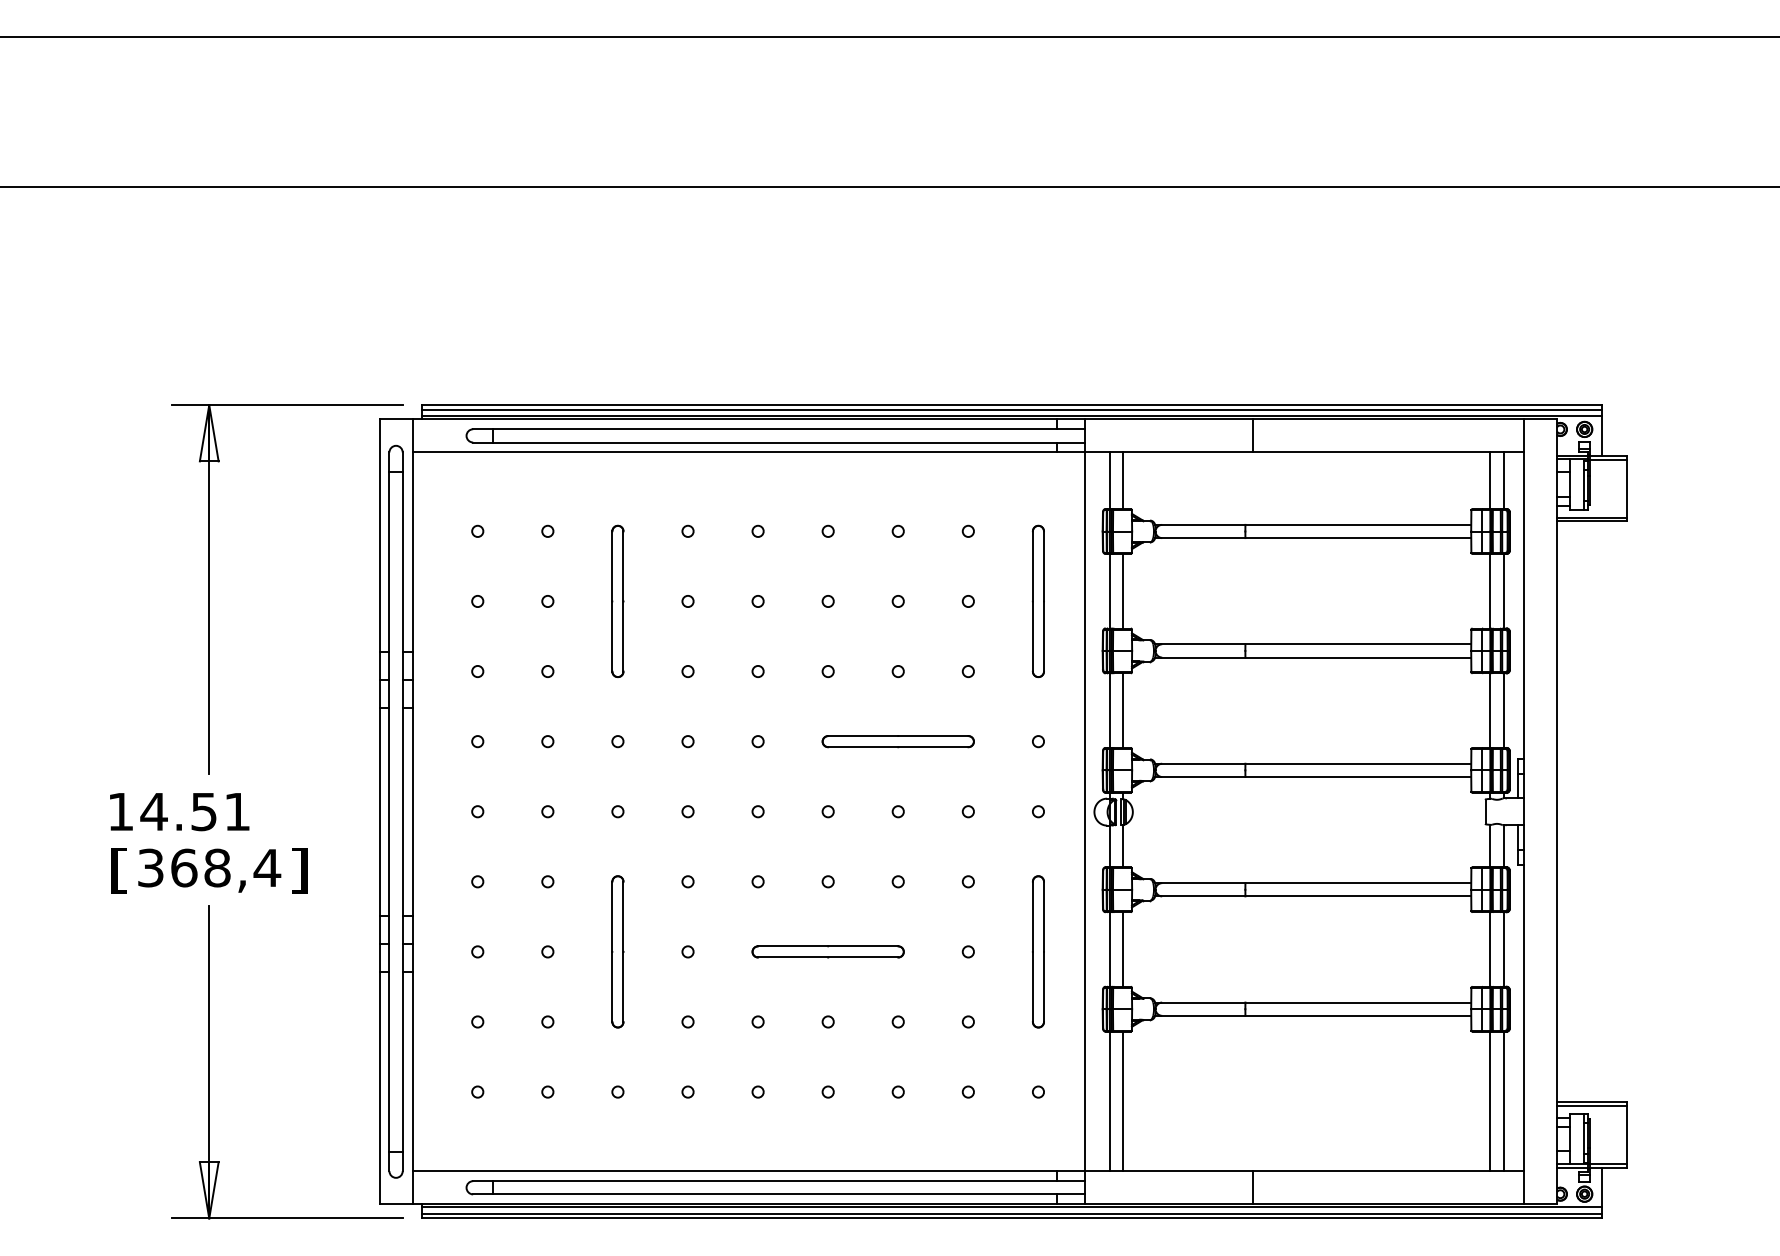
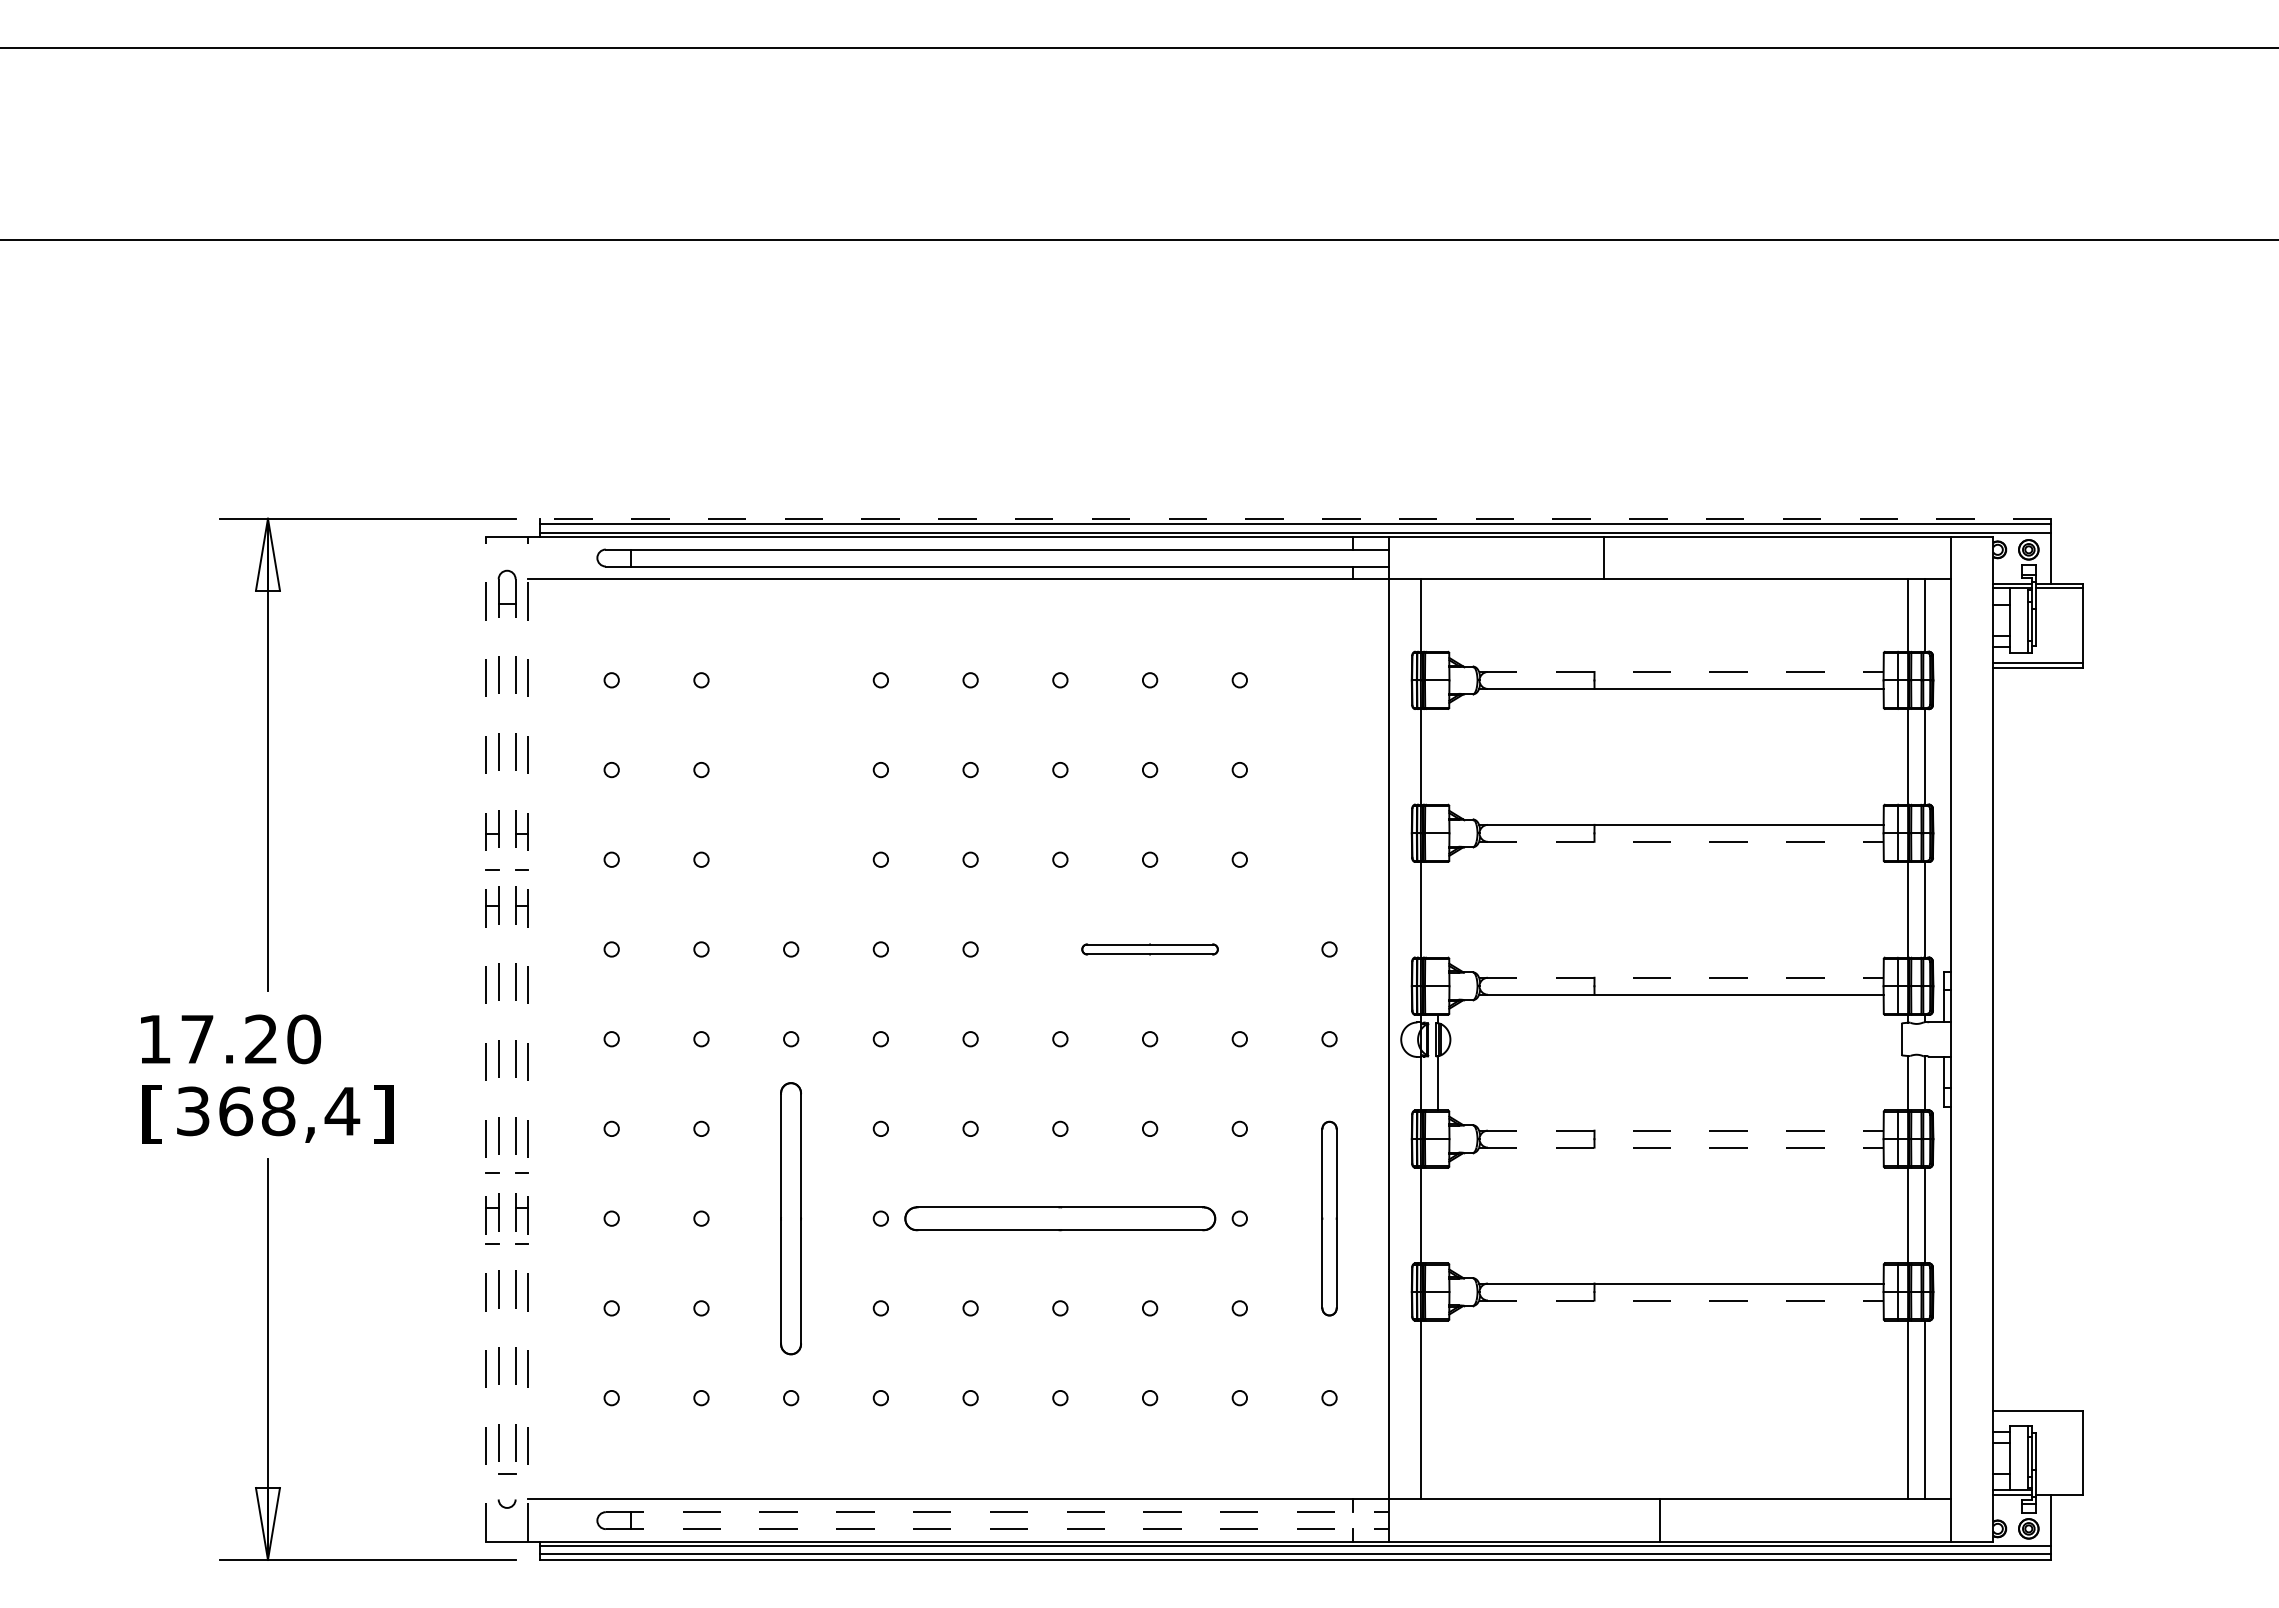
line: (1011, 404) -> (1295, 518), solid -> dashed
line: (1122, 480) -> (1437, 615), removed
line: (1313, 524) -> (1681, 671), solid -> dashed
line: (1122, 590) -> (1437, 756), removed
part: (618, 601) -> (791, 769), removed
part: (1038, 601) -> (1329, 769), removed
line: (1313, 657) -> (1681, 841), solid -> dashed
line: (1122, 710) -> (1437, 909), removed
part: (897, 741) -> (1149, 949), size x0.7
line: (1313, 763) -> (1681, 977), solid -> dashed
text: (195, 811) -> (250, 1039), 14.51 -> 17.20
line: (379, 811) -> (485, 1038), solid -> dashed
line: (389, 811) -> (498, 1039), solid -> dashed
line: (402, 811) -> (515, 1039), solid -> dashed
line: (412, 811) -> (528, 1038), solid -> dashed
line: (1313, 883) -> (1681, 1130), solid -> dashed
line: (1313, 896) -> (1681, 1147), solid -> dashed
line: (1122, 949) -> (1437, 1215), removed
part: (618, 951) -> (791, 1218), size x1.4
part: (828, 951) -> (1060, 1218), size x1.6
line: (1313, 1015) -> (1681, 1300), solid -> dashed
line: (1122, 1100) -> (1437, 1409), removed
line: (1592, 1105) -> (2038, 1415), removed
line: (1608, 1164) -> (2059, 1490), removed
line: (779, 1181) -> (997, 1512), solid -> dashed
line: (1253, 1187) -> (1660, 1520), moved
line: (779, 1194) -> (997, 1529), solid -> dashed

